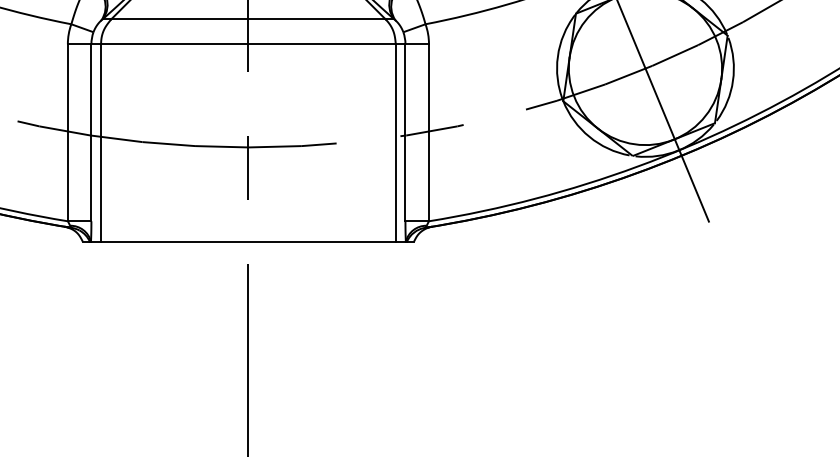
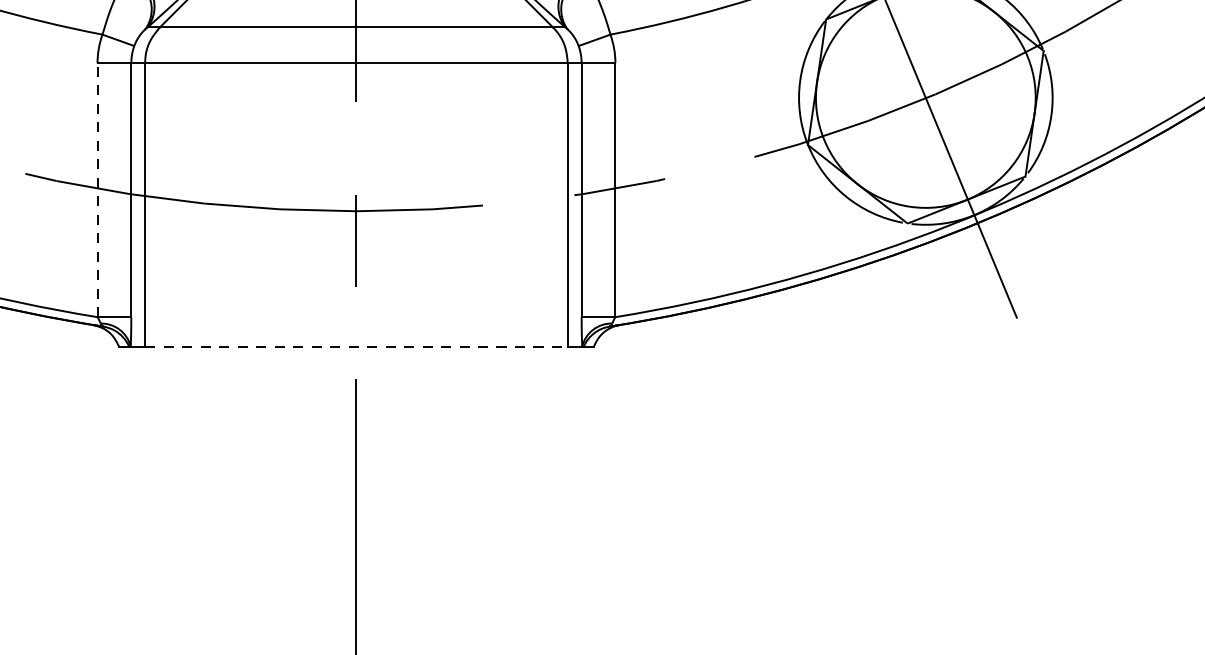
line: (67, 132) -> (97, 189), solid -> dashed
line: (248, 241) -> (356, 346), solid -> dashed

